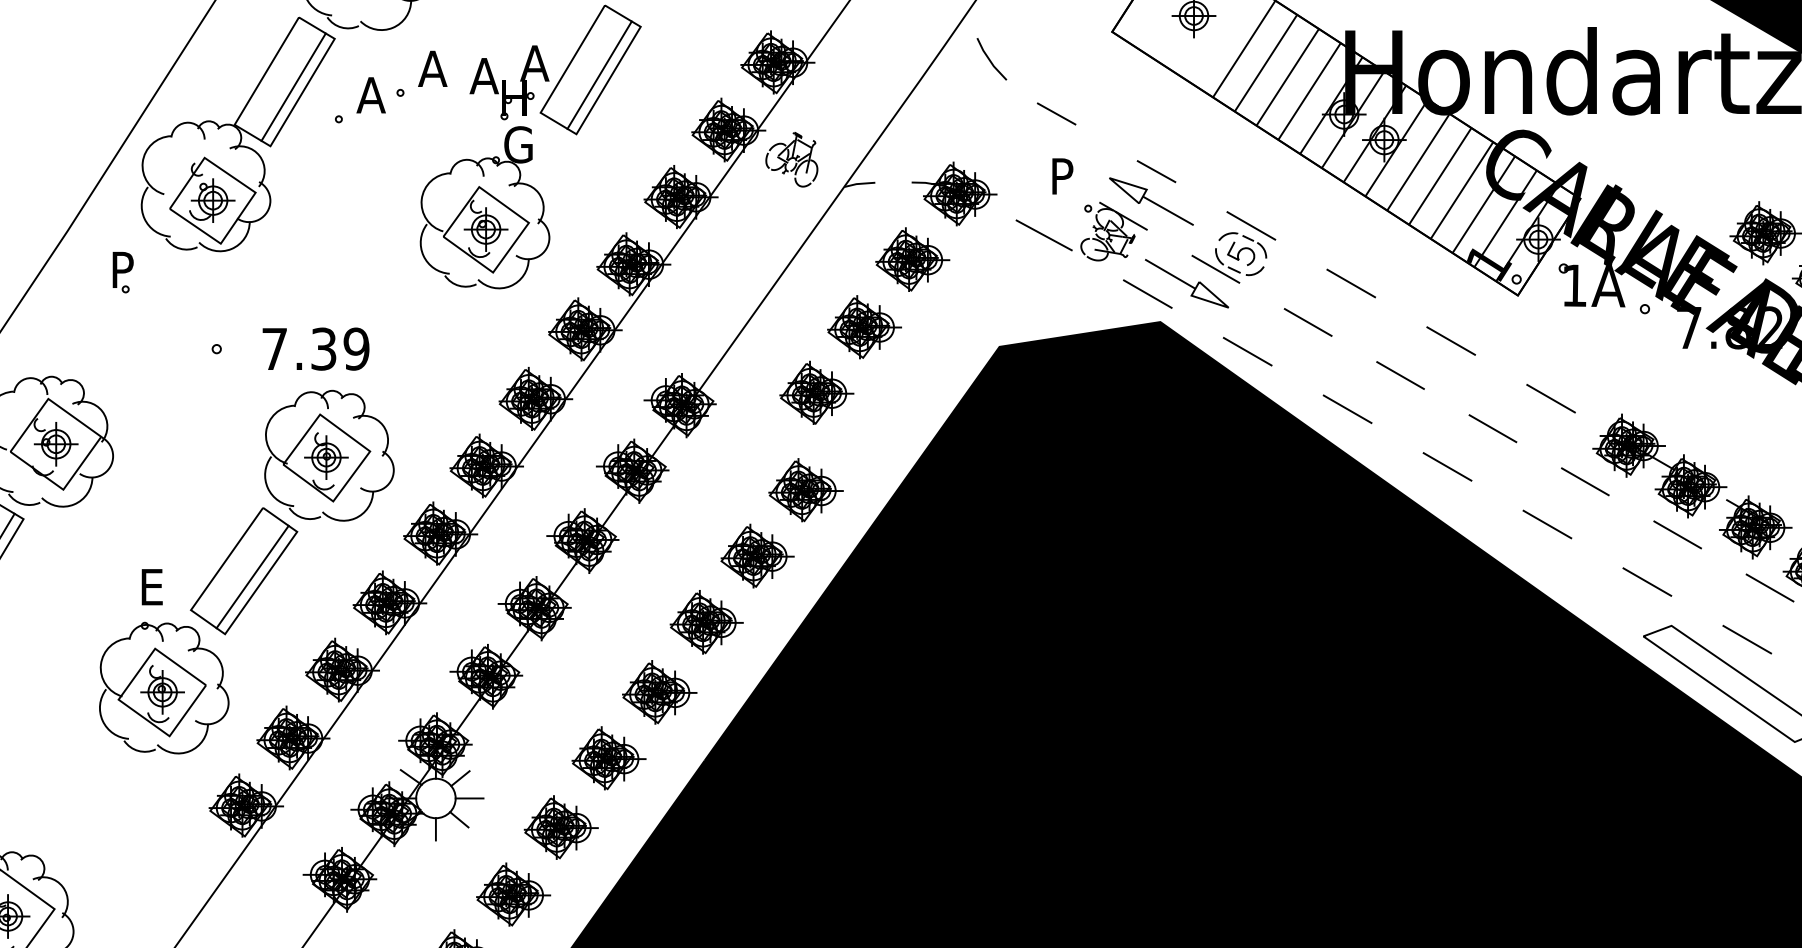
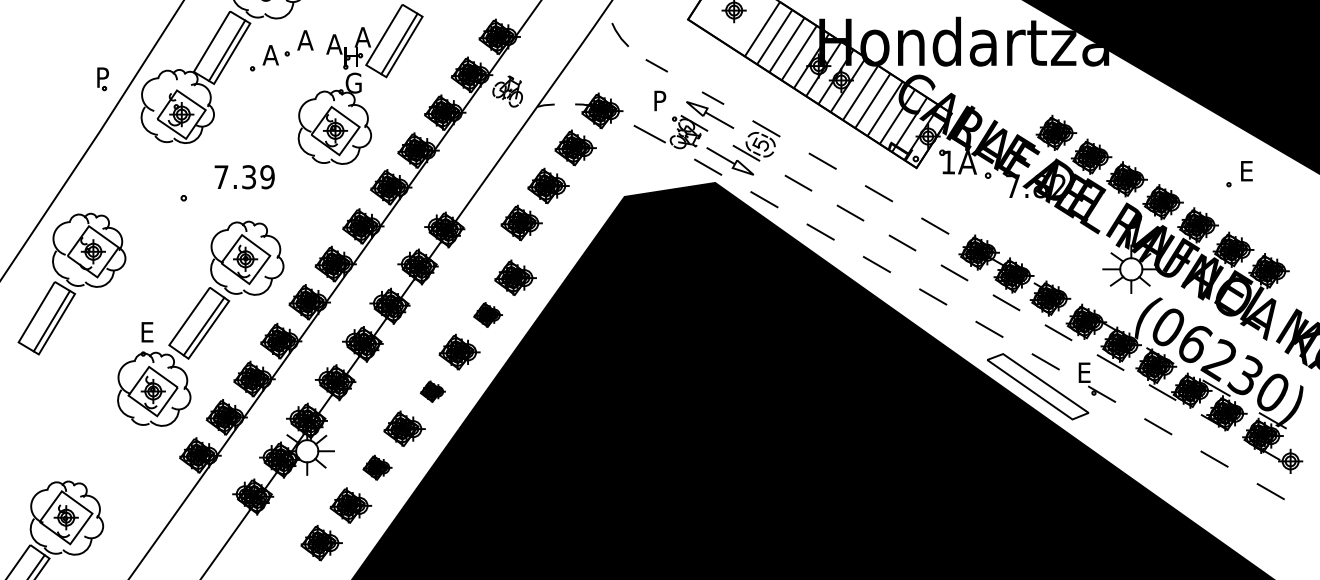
part: (122, 273) -> (102, 79), moved
text: (315, 349) -> (244, 177), moved
part: (757, 555) -> (488, 314), size x0.7
part: (658, 692) -> (432, 391), size x0.6
part: (560, 827) -> (377, 467), size x0.7

